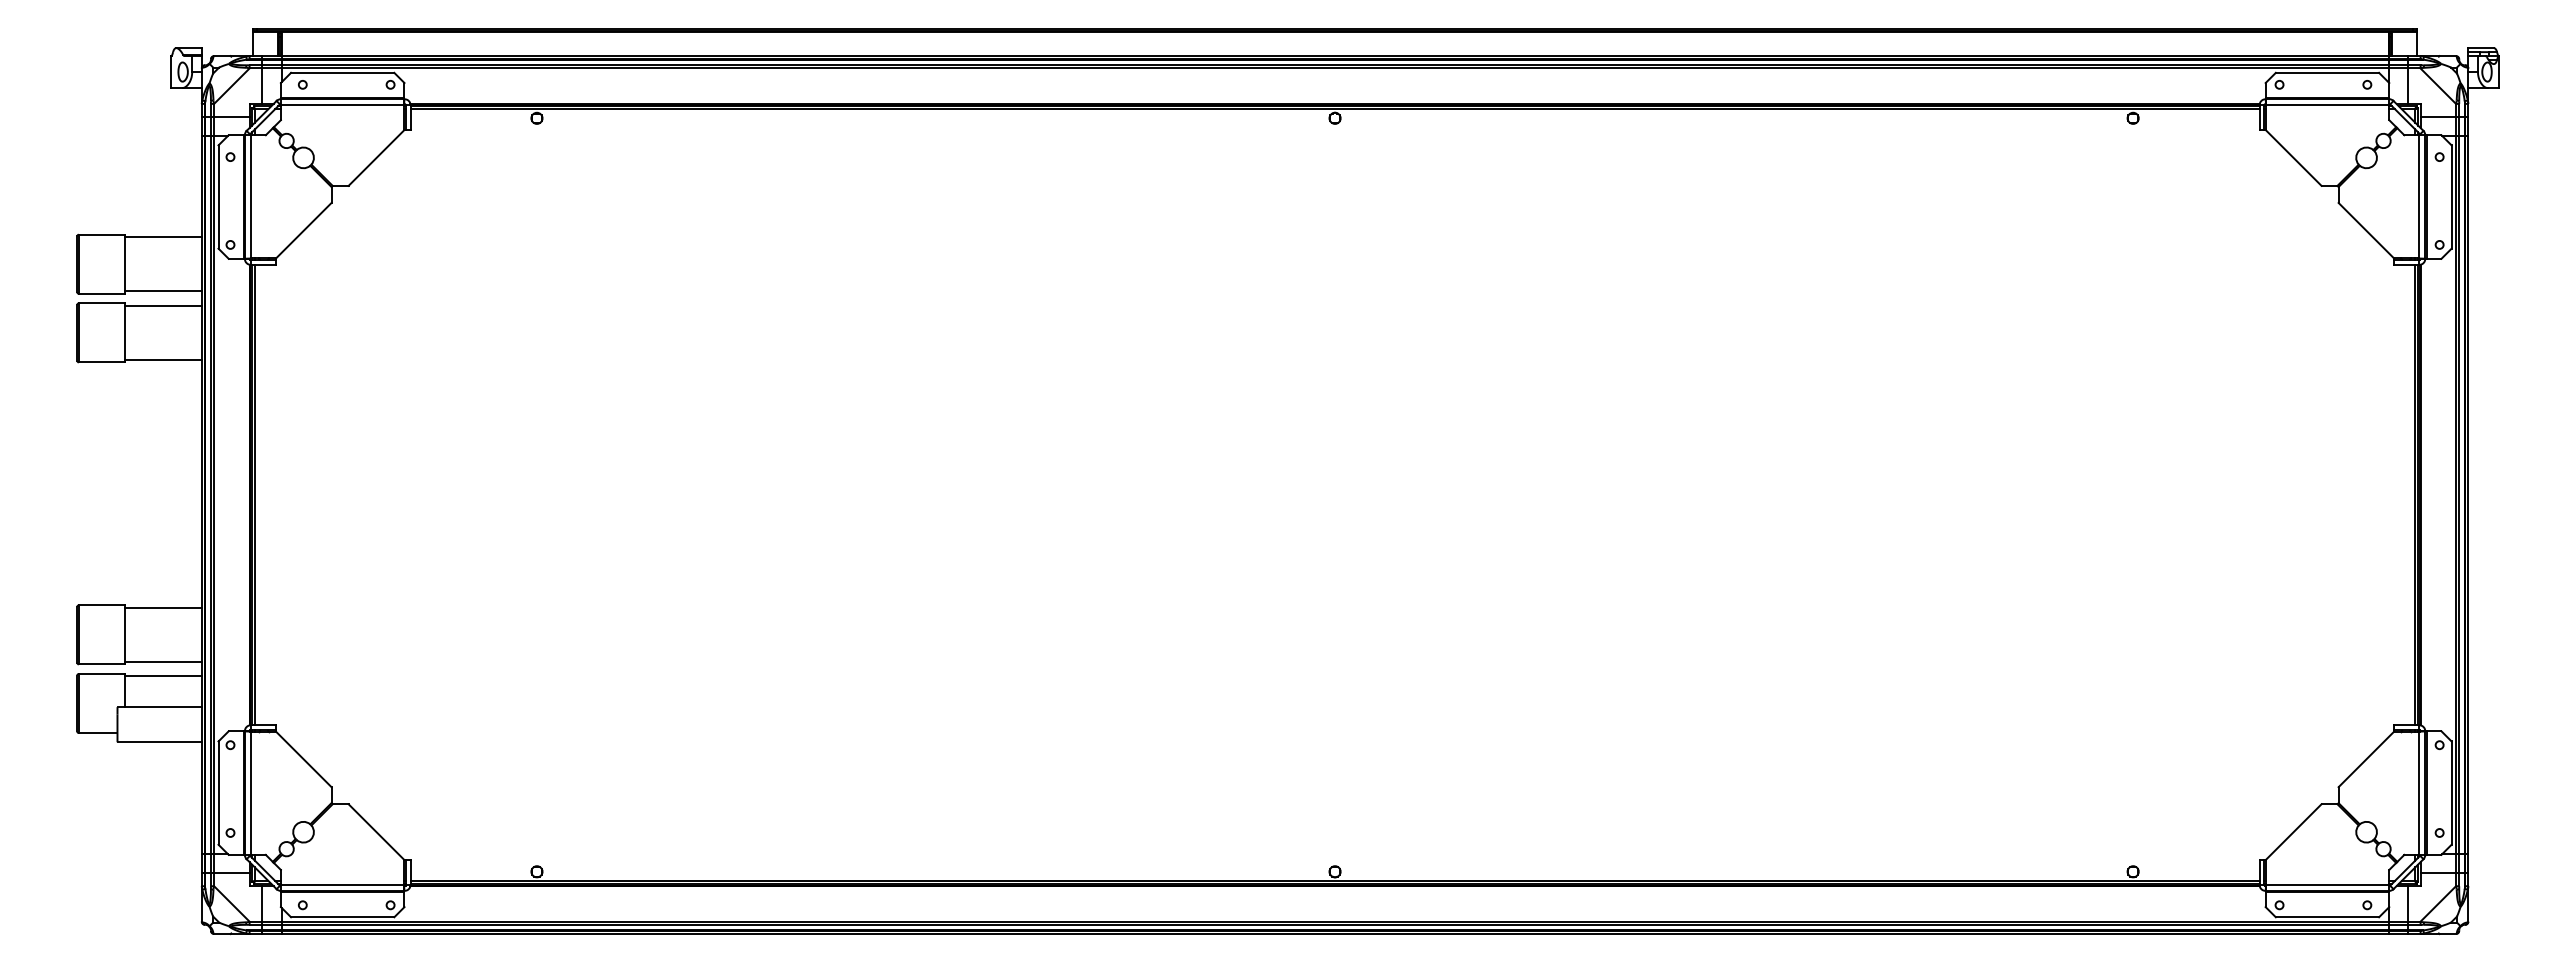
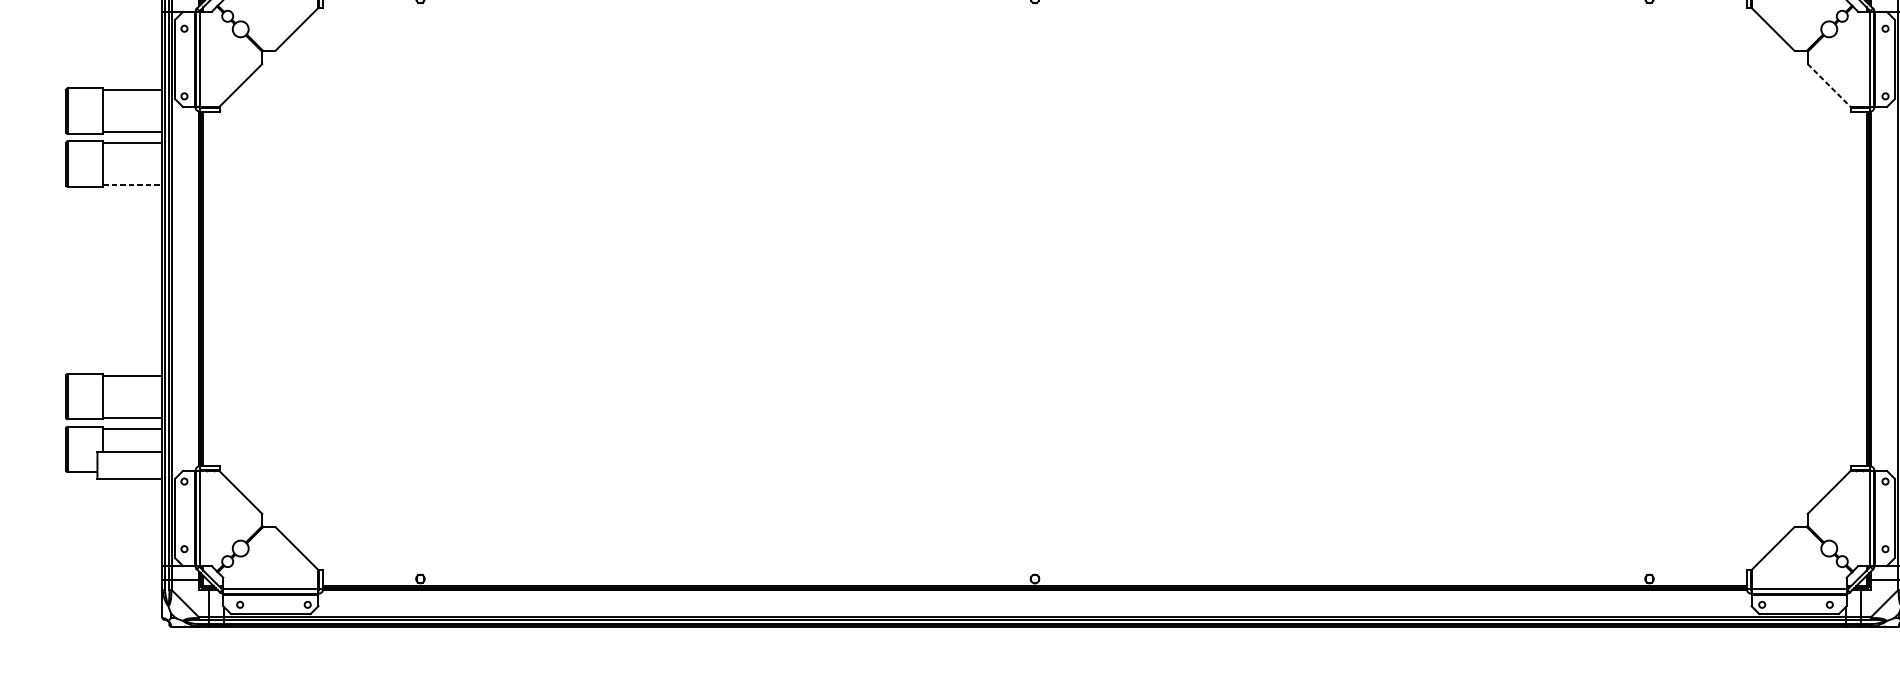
line: (2366, 231) -> (1829, 86), solid -> dashed
line: (163, 360) -> (132, 185), solid -> dashed

